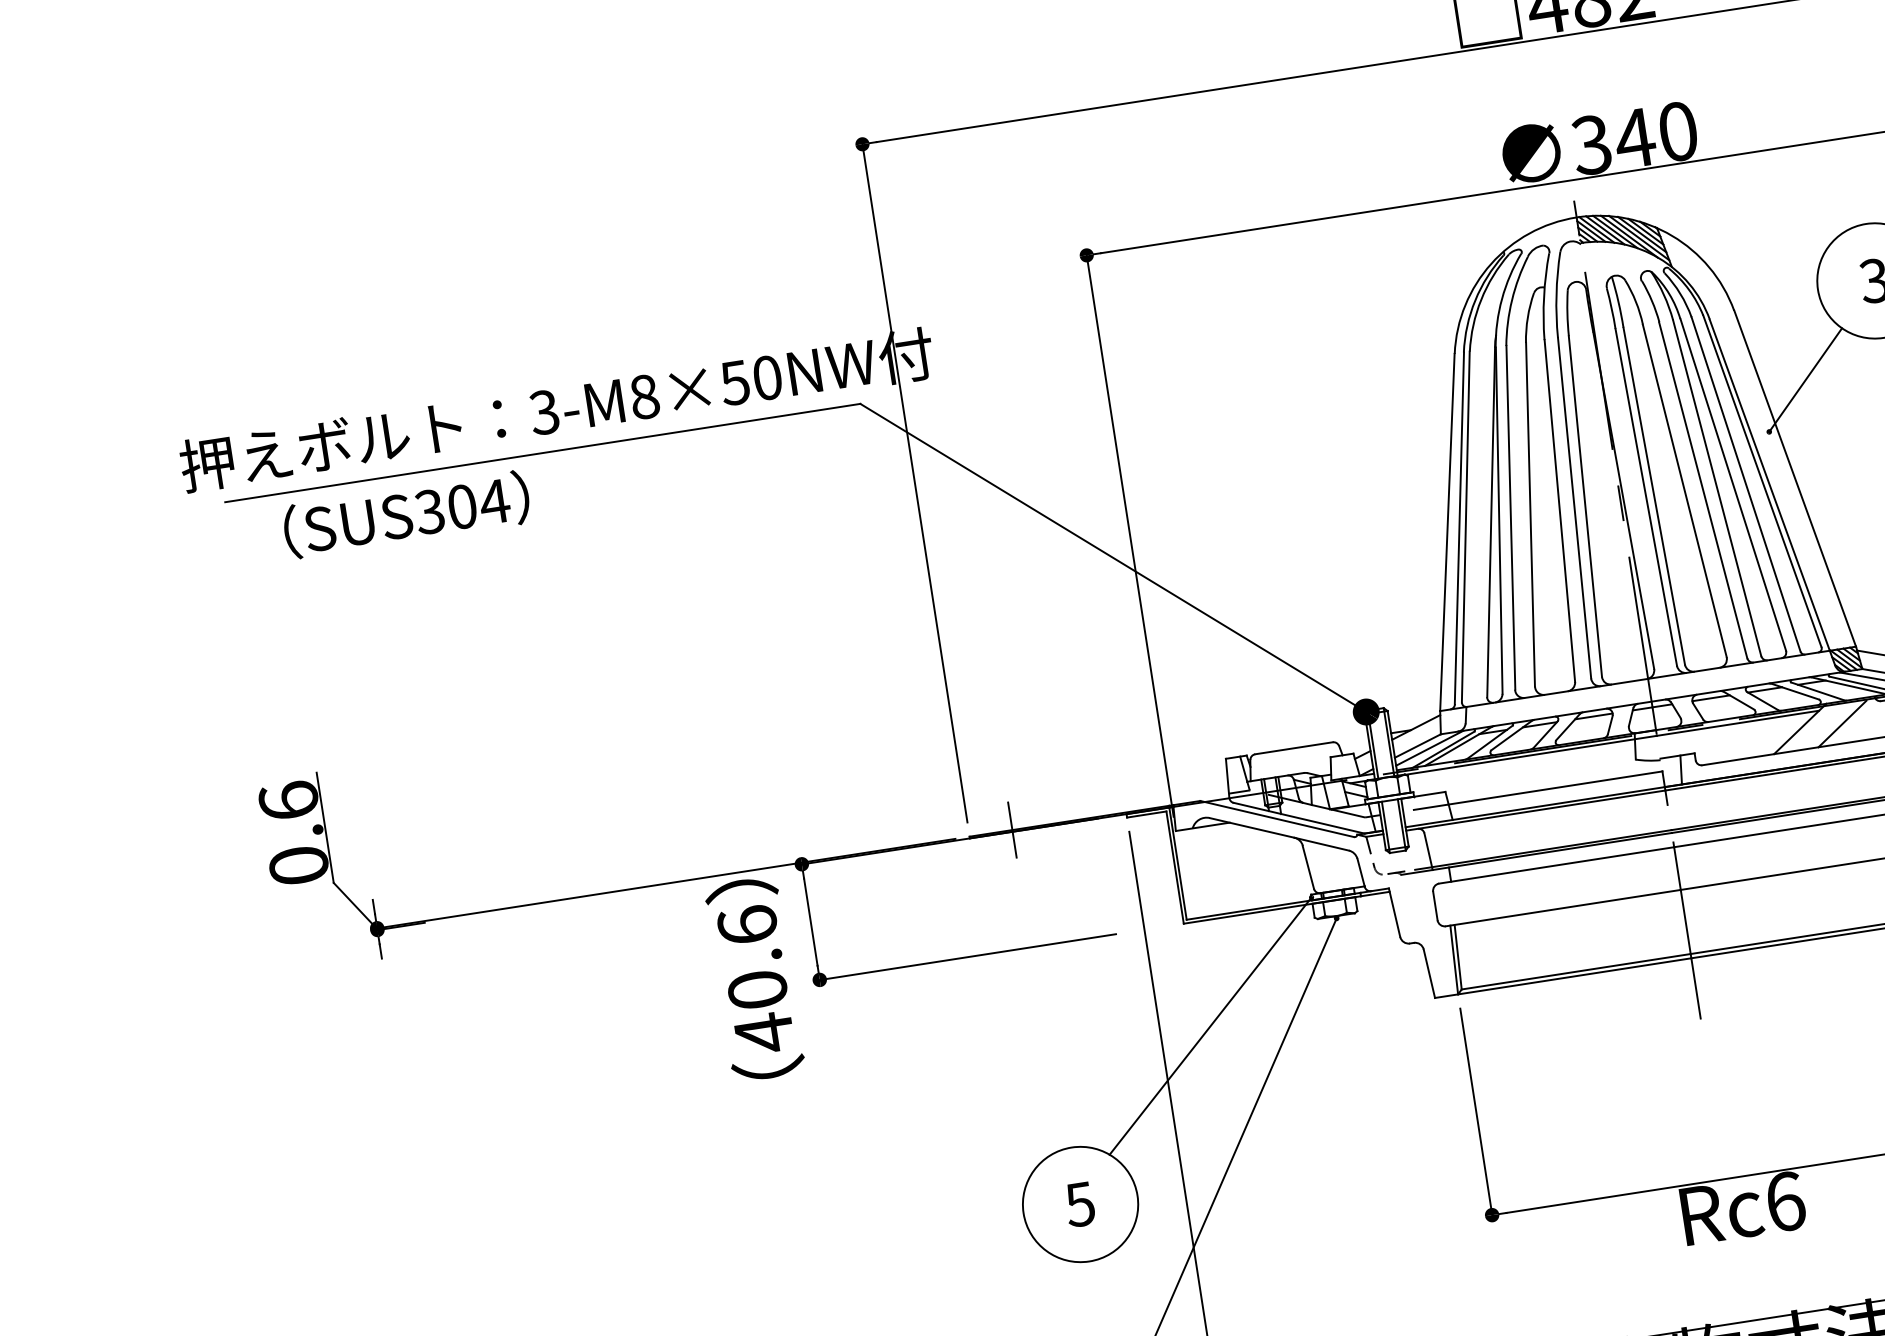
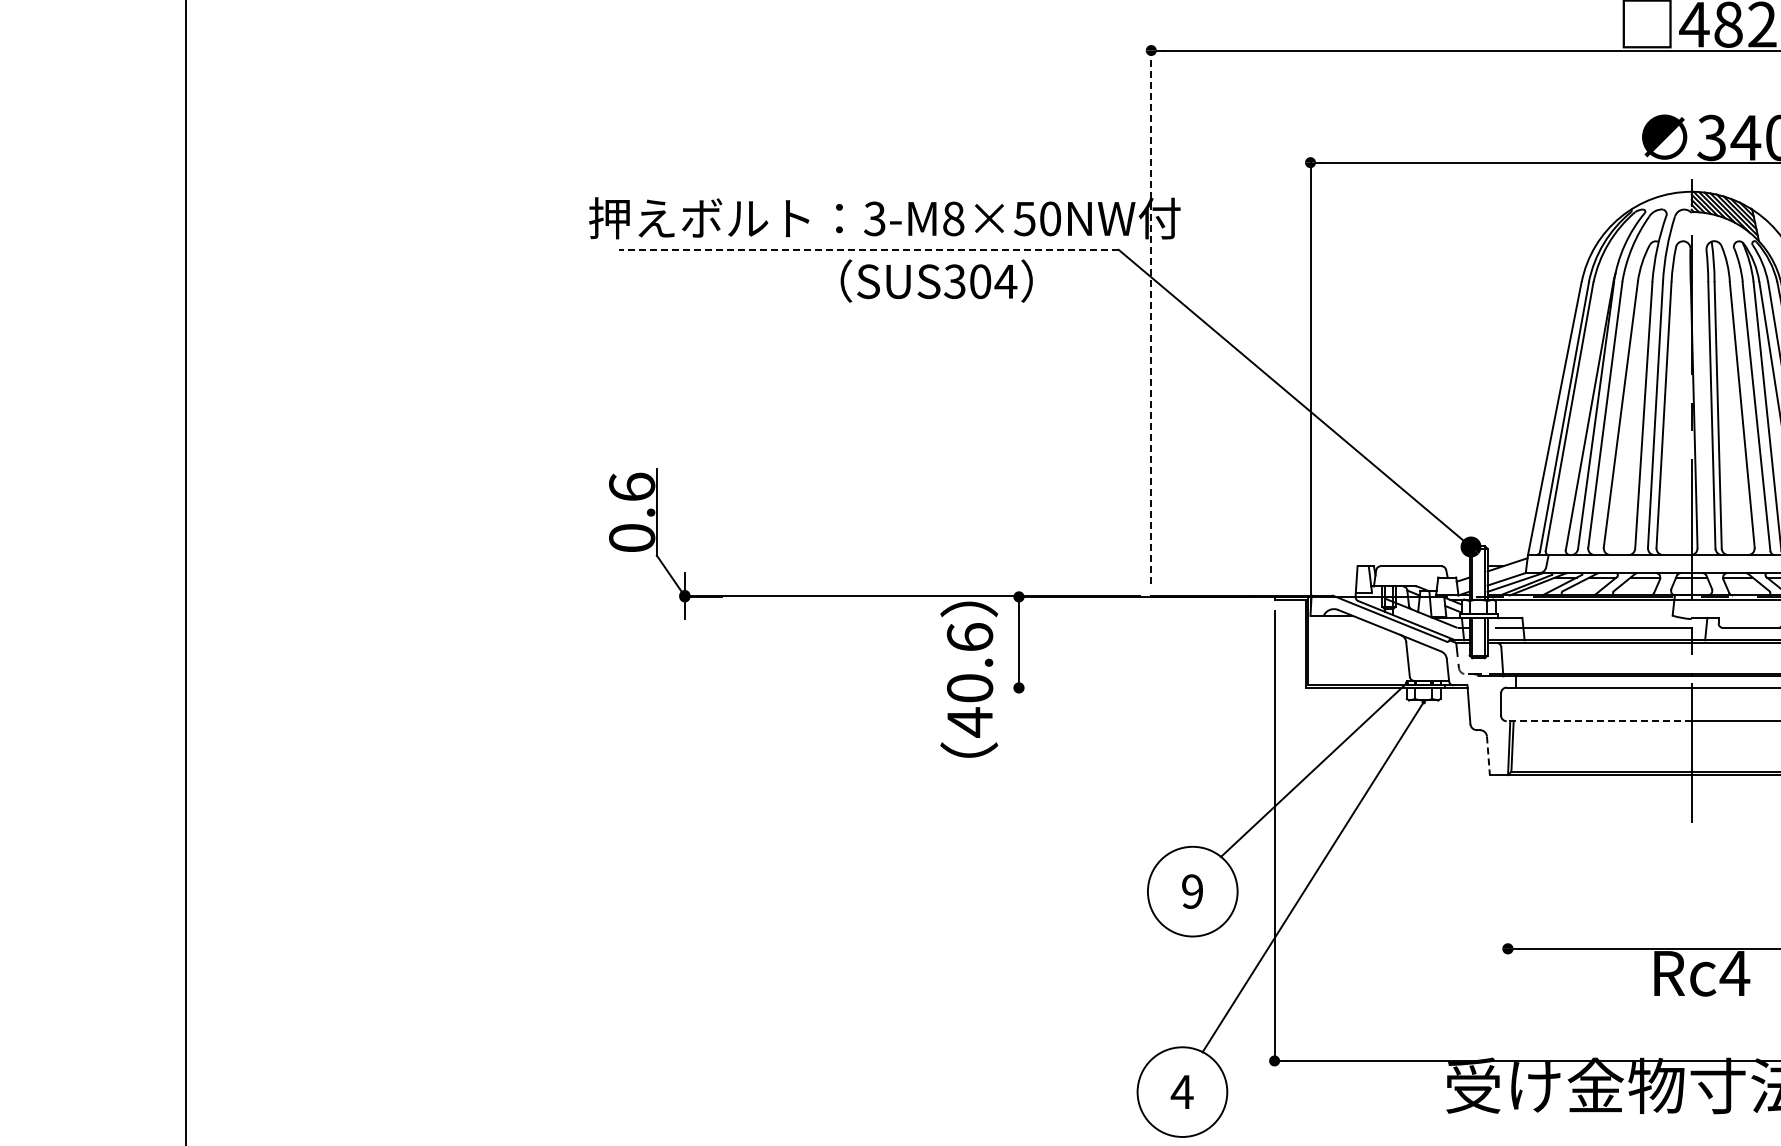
line: (542, 452) -> (868, 249), solid -> dashed
line: (915, 483) -> (1151, 317), solid -> dashed
text: (406, 514) -> (936, 280), moved
line: (1011, 829) -> (1184, 595), removed
line: (1562, 908) -> (1598, 721), solid -> dashed
line: (967, 957) -> (1135, 688), removed
line: (1429, 974) -> (1488, 756), solid -> dashed
line: (1476, 1111) -> (1508, 867), removed
text: (1784, 1201) -> (1734, 973), Rc6 -> Rc4
text: (1078, 1204) -> (1191, 891), 5 -> 9

